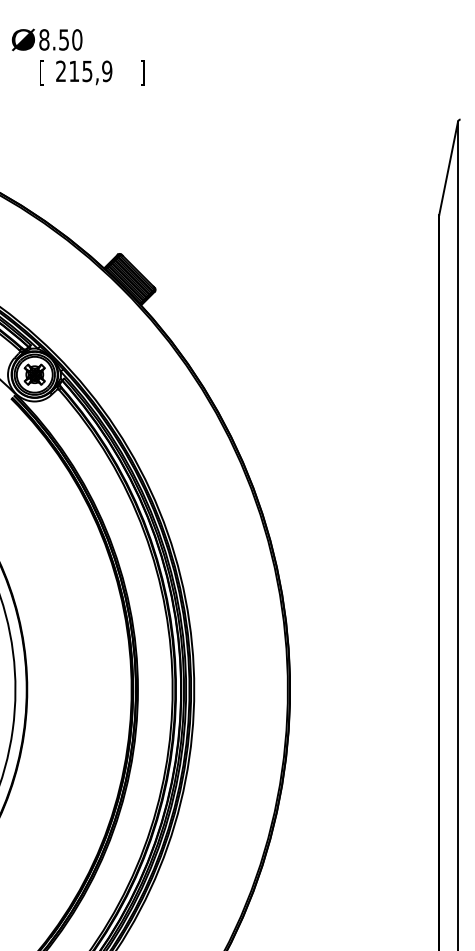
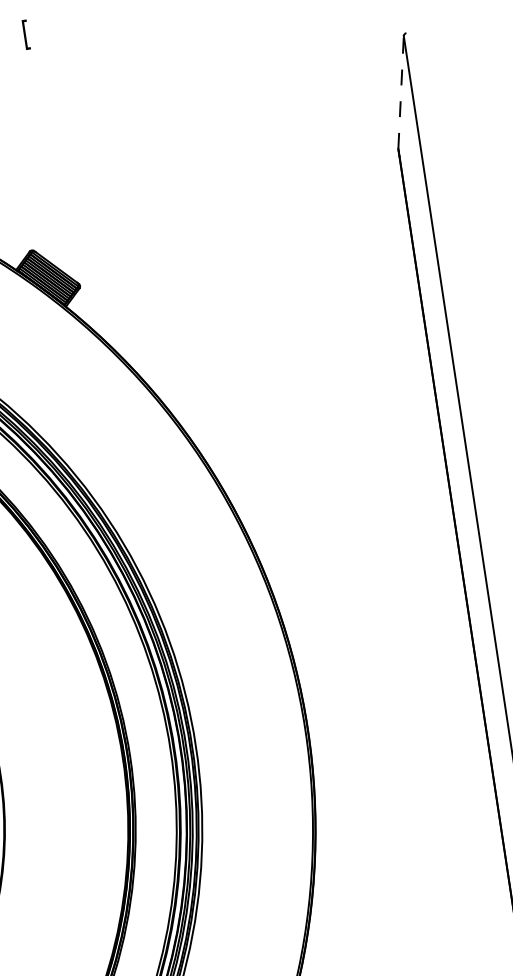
text: (142, 72) -> (26, 34), ] -> [
line: (448, 168) -> (400, 92), solid -> dashed

